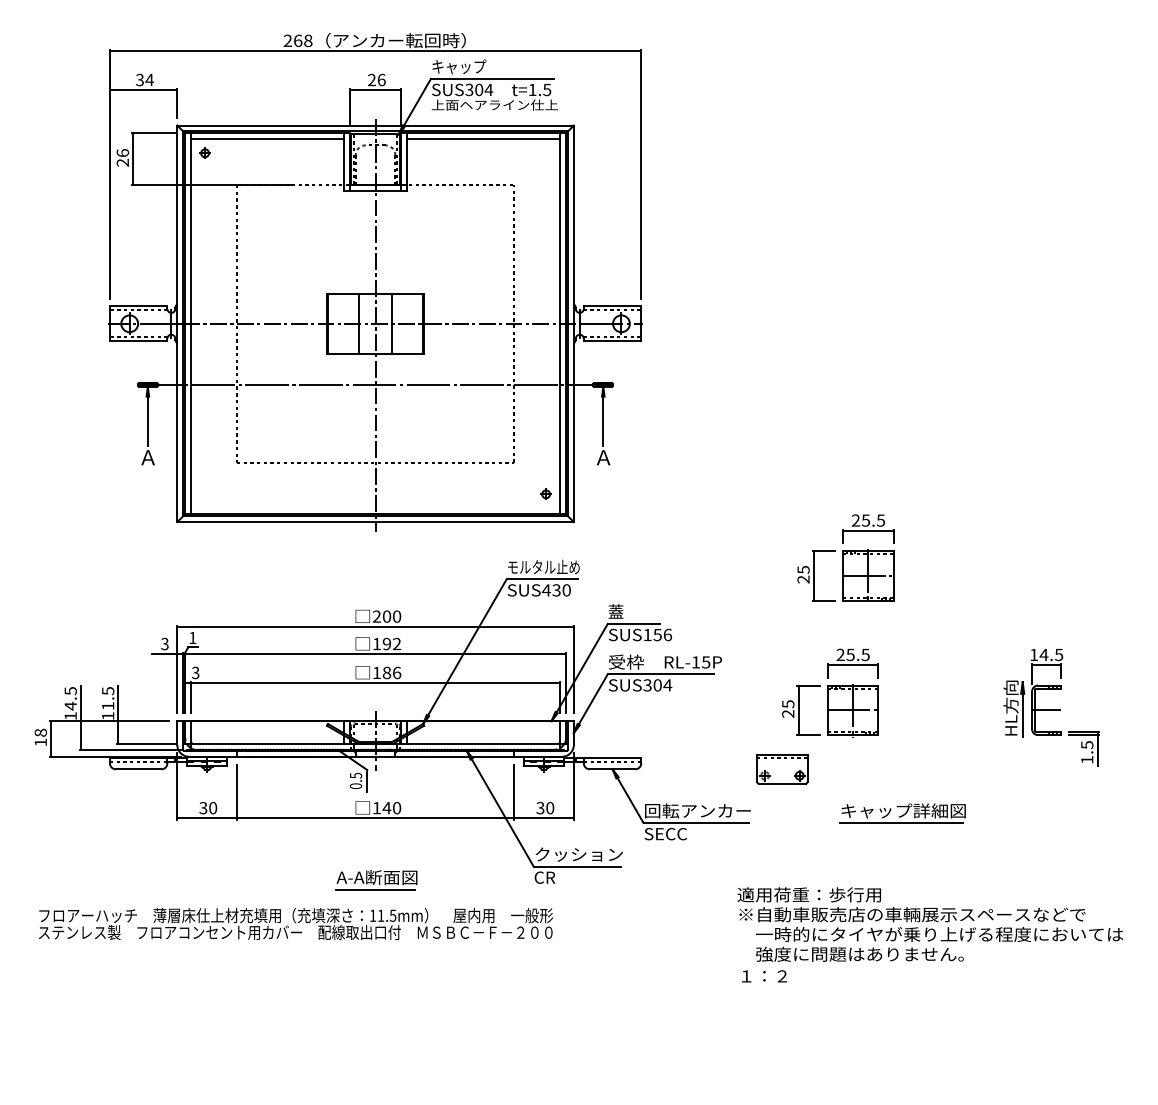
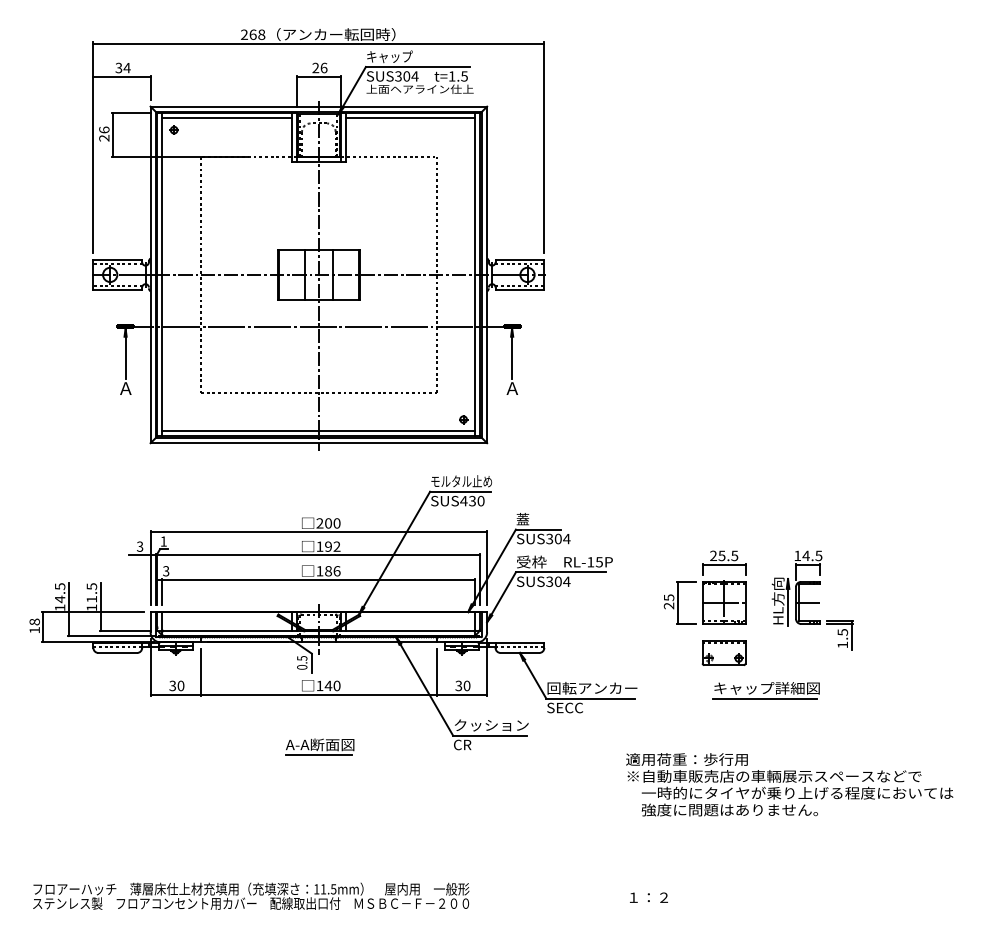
line: (375, 508) -> (318, 431), added
part: (845, 557) -> (717, 473), removed
text: (657, 634) -> (558, 538), SUS156 -> SUS304
part: (1051, 707) -> (812, 600), moved
part: (781, 768) -> (723, 652), moved
text: (296, 923) -> (251, 895), moved
text: (763, 976) -> (648, 897), moved

